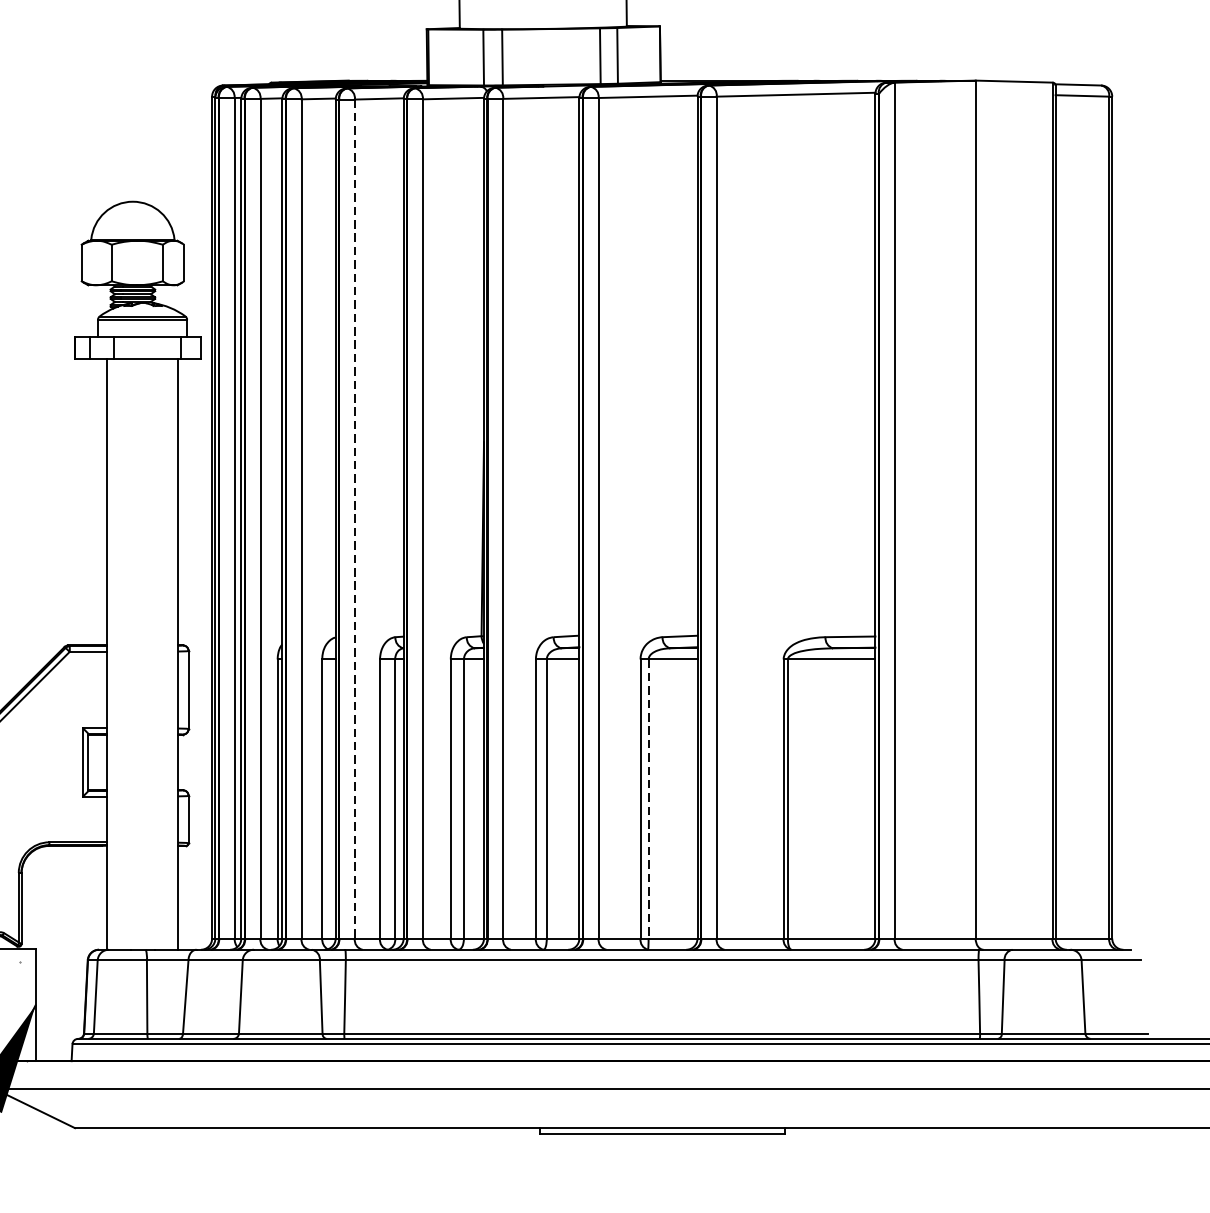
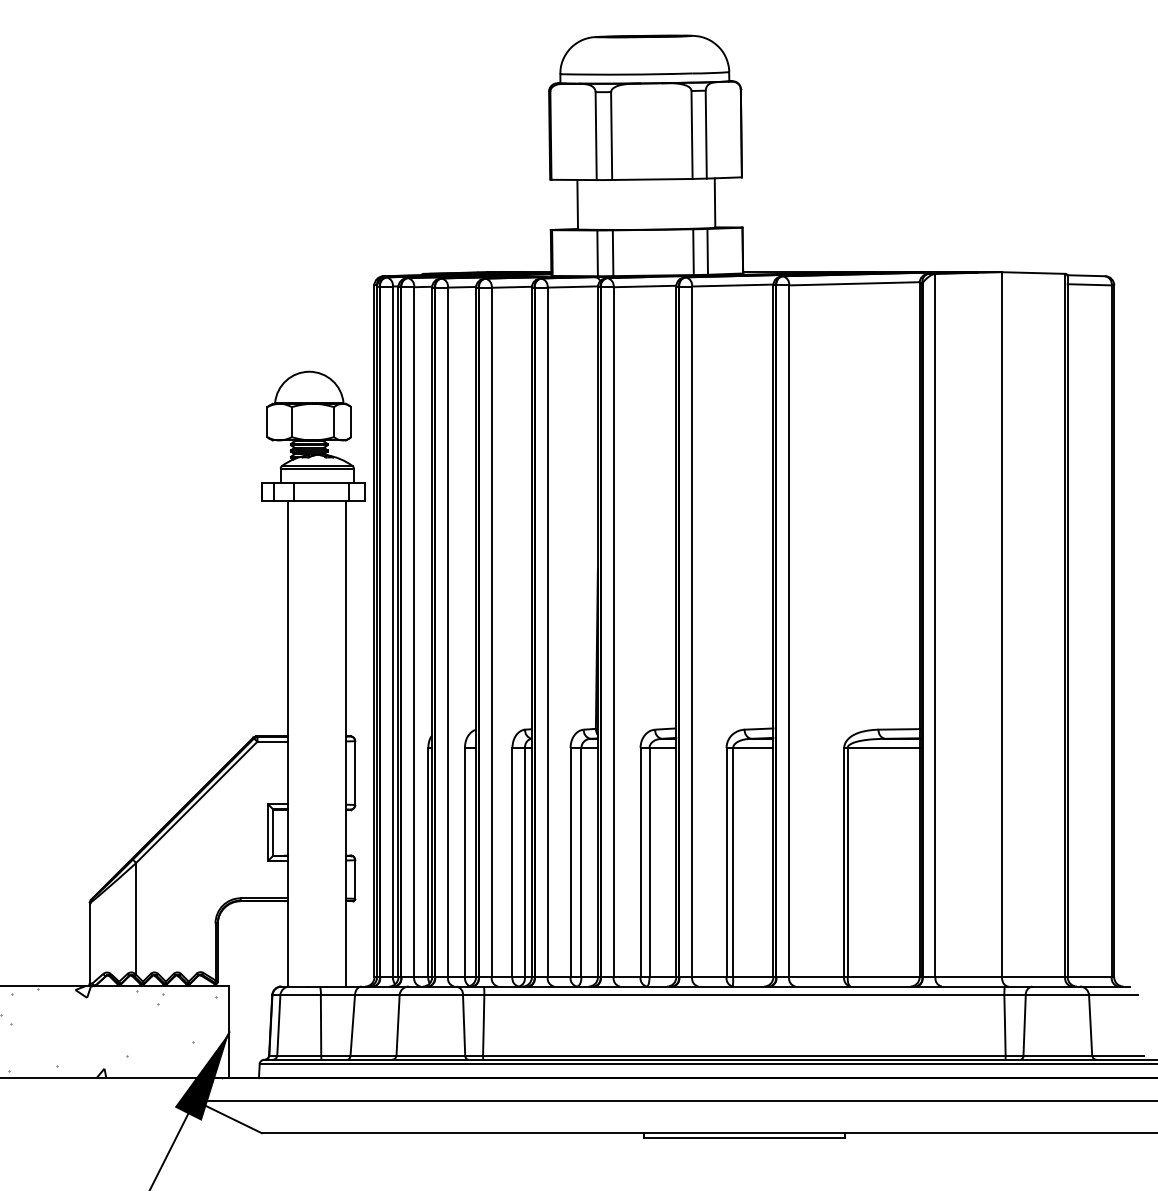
line: (354, 518) -> (491, 632), dashed -> solid
line: (648, 798) -> (733, 862), dashed -> solid

